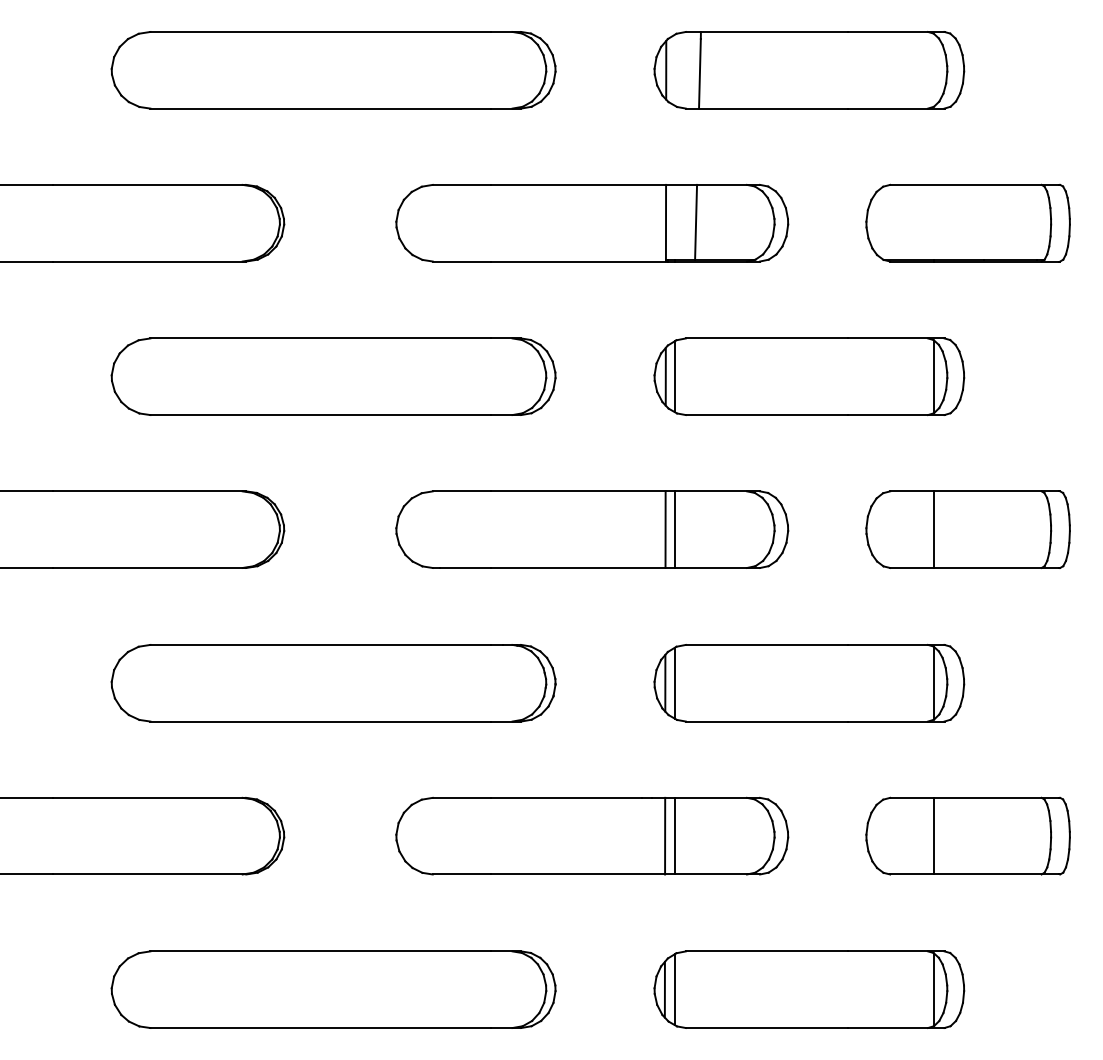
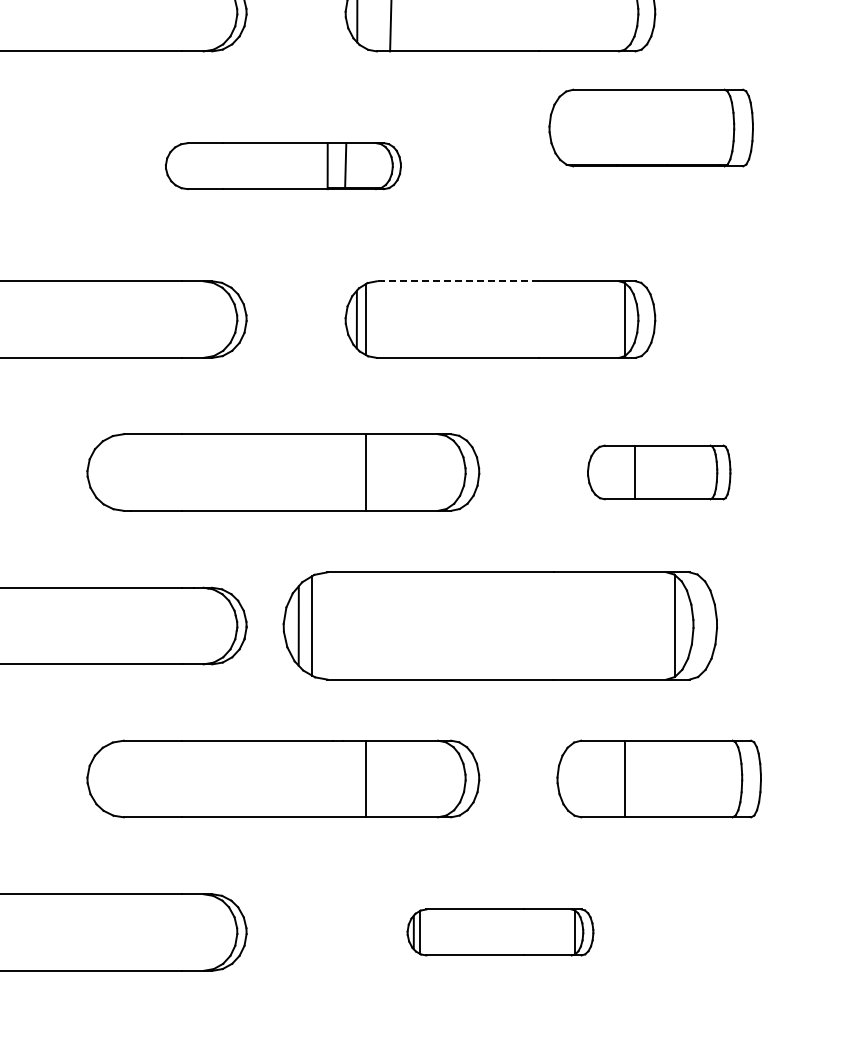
part: (967, 222) -> (650, 127), moved
part: (592, 223) -> (283, 166), size x0.6
line: (766, 338) -> (457, 281), solid -> dashed
line: (665, 529) -> (356, 472), removed
part: (967, 529) -> (658, 472), size x0.7
part: (809, 683) -> (500, 626), size x1.4
line: (665, 835) -> (356, 778), removed
part: (809, 989) -> (500, 932), size x0.6

